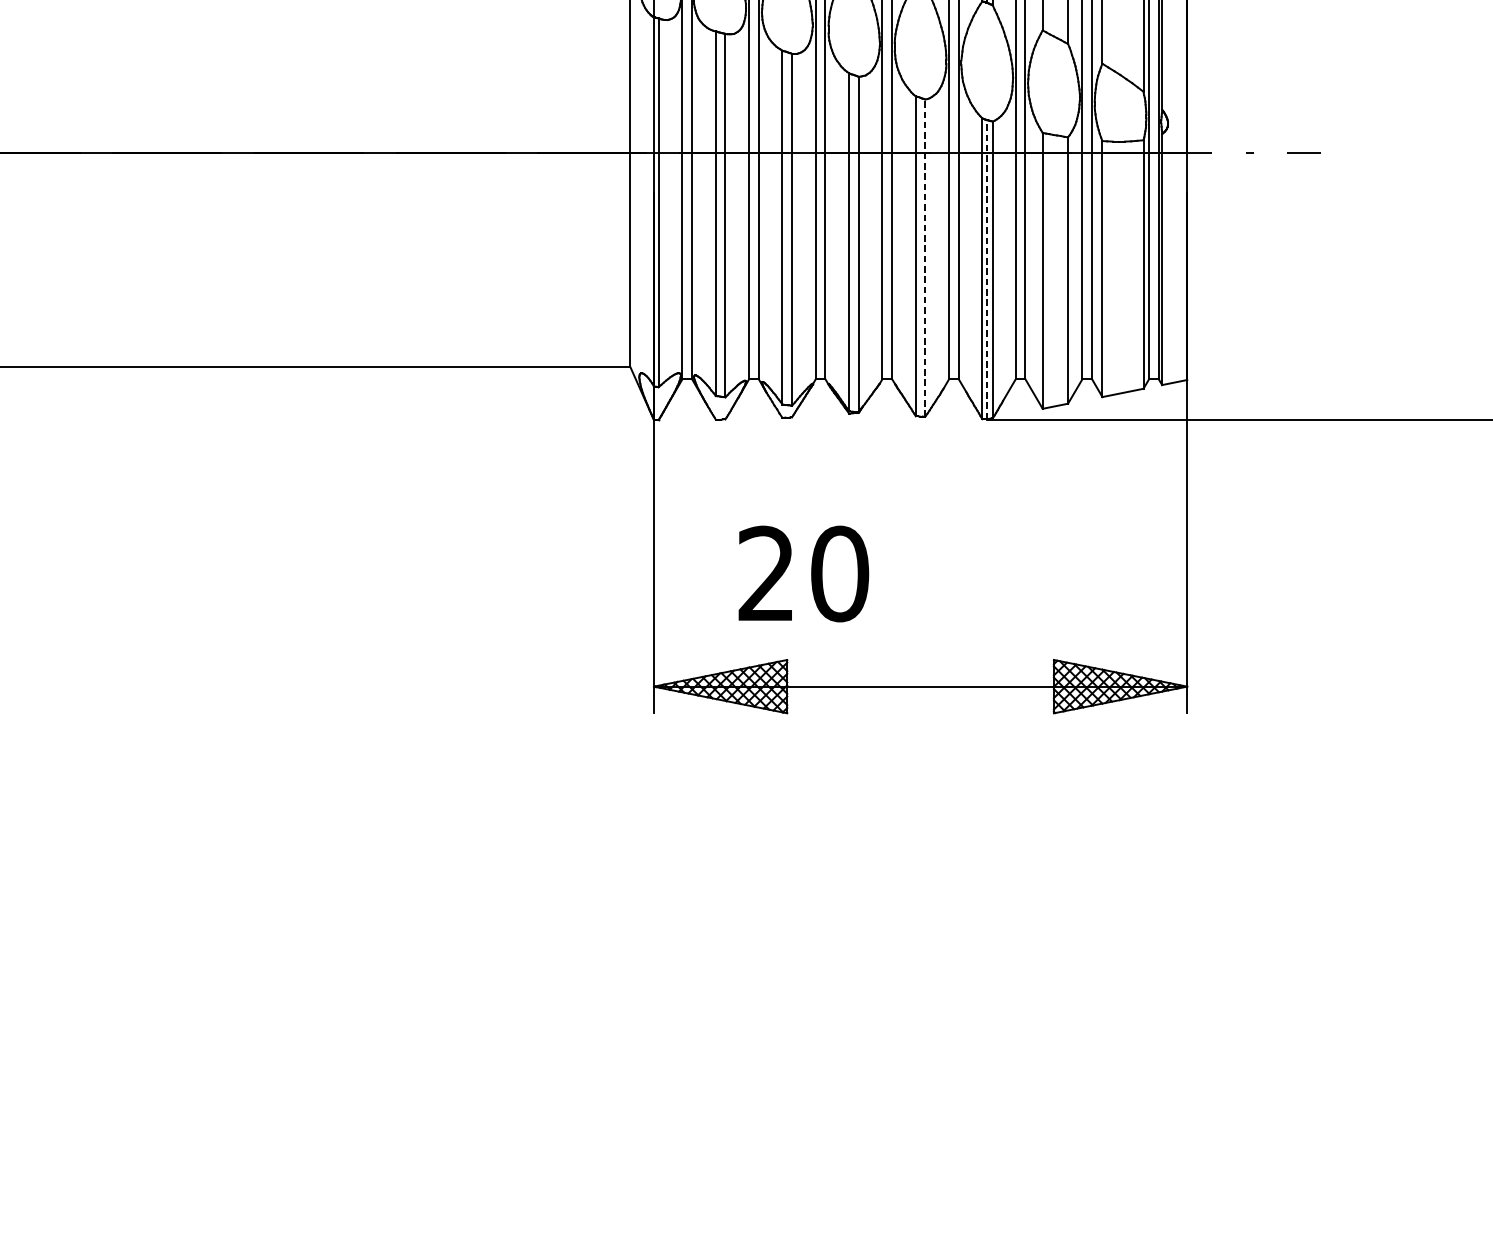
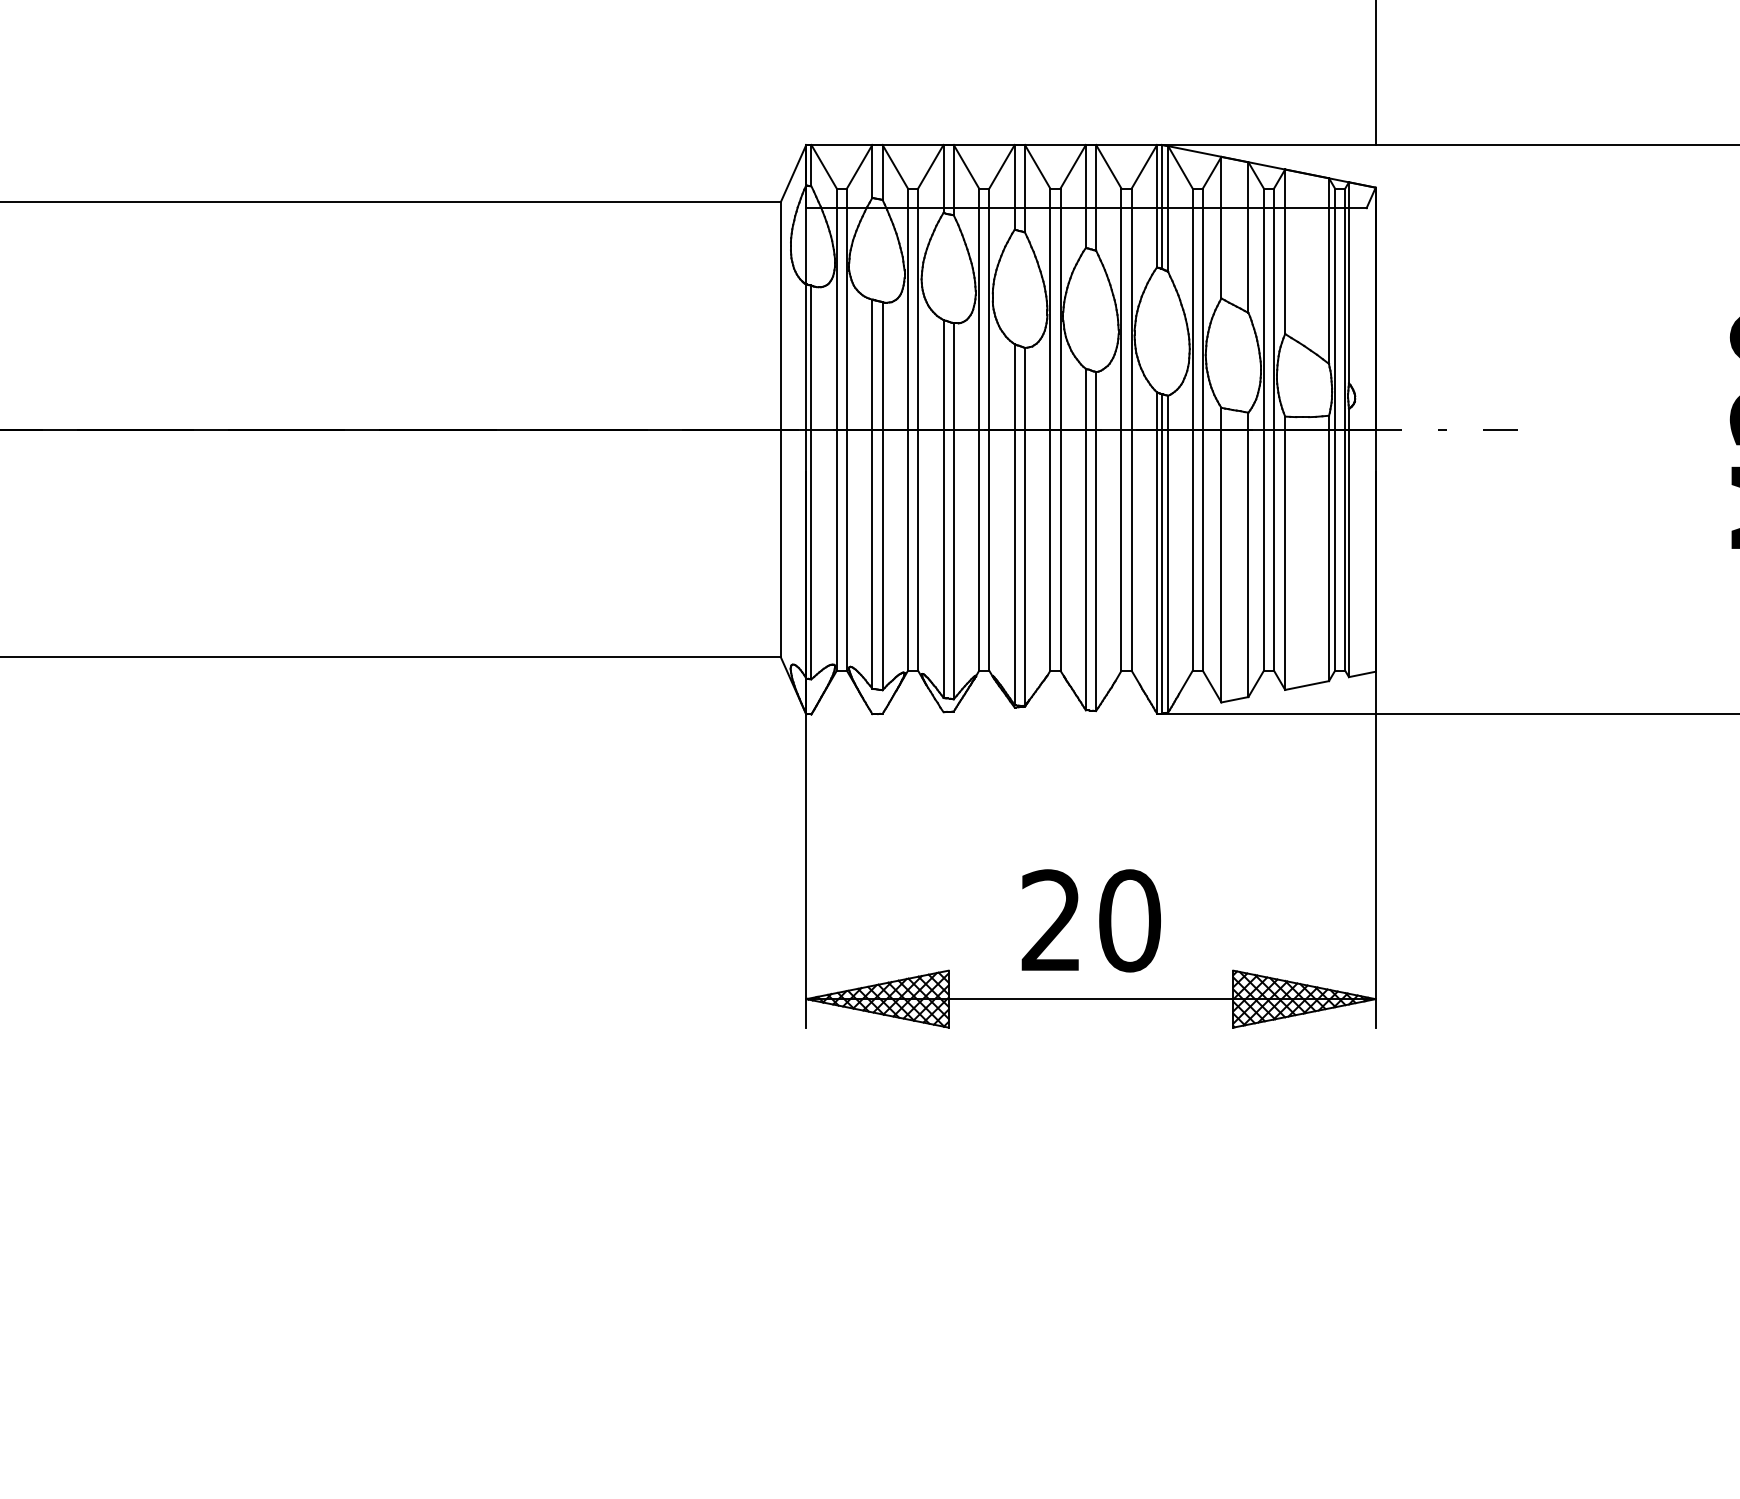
line: (925, 258) -> (1096, 541), dashed -> solid
line: (987, 269) -> (1162, 553), dashed -> solid
text: (803, 573) -> (1090, 920), moved

